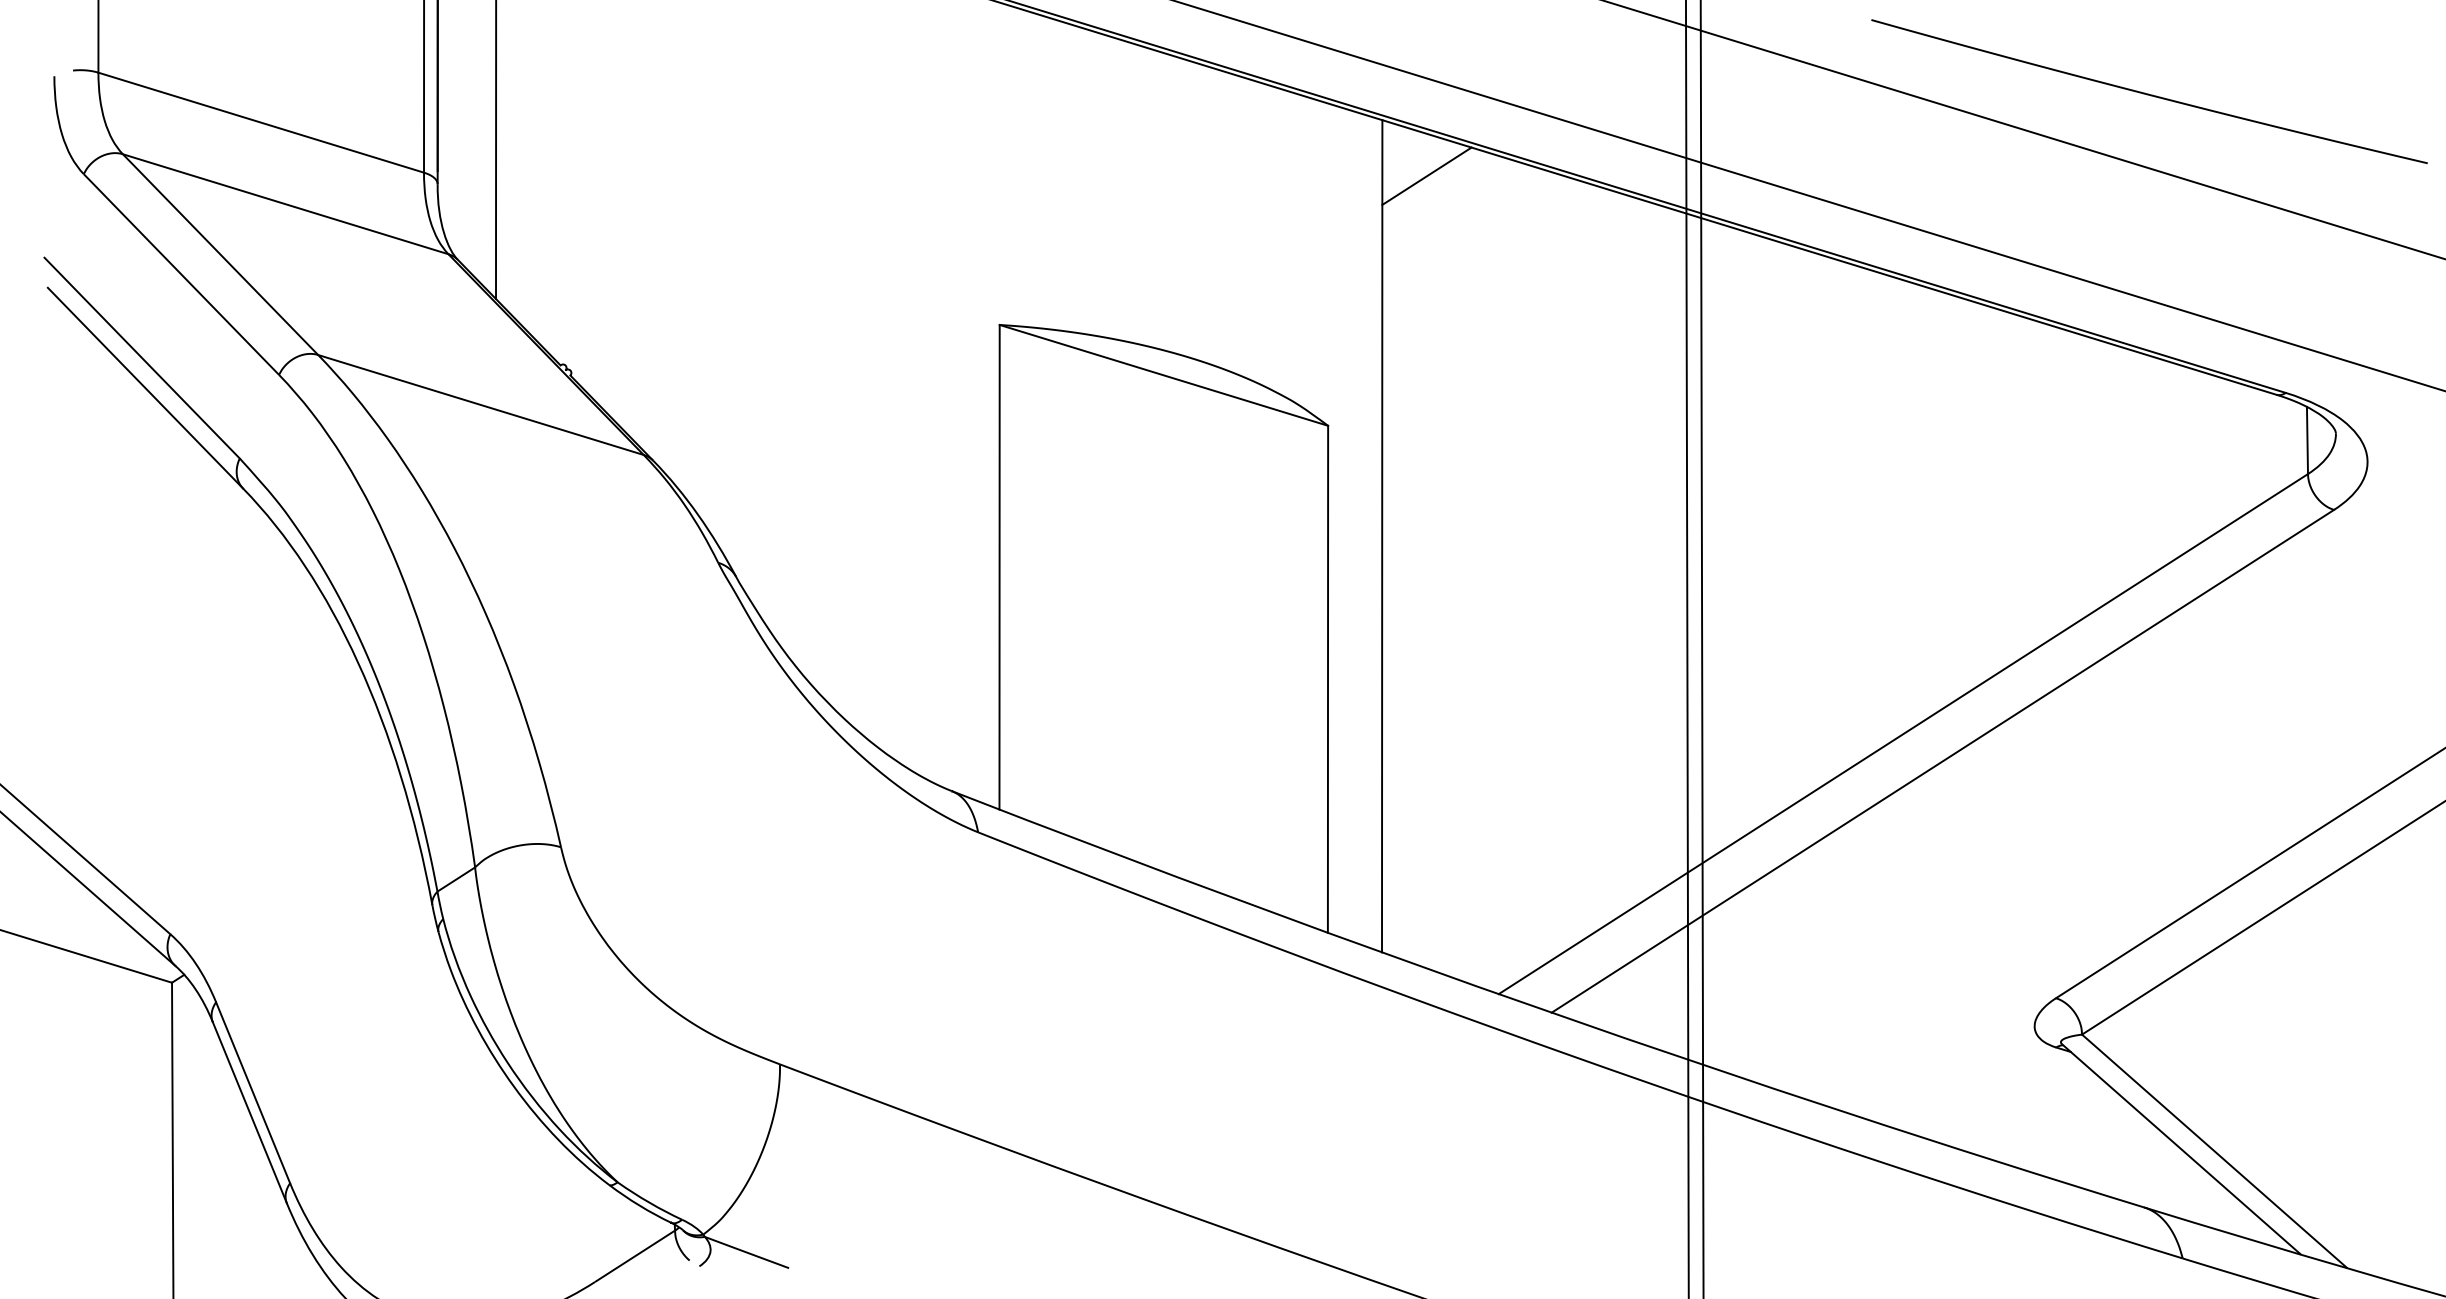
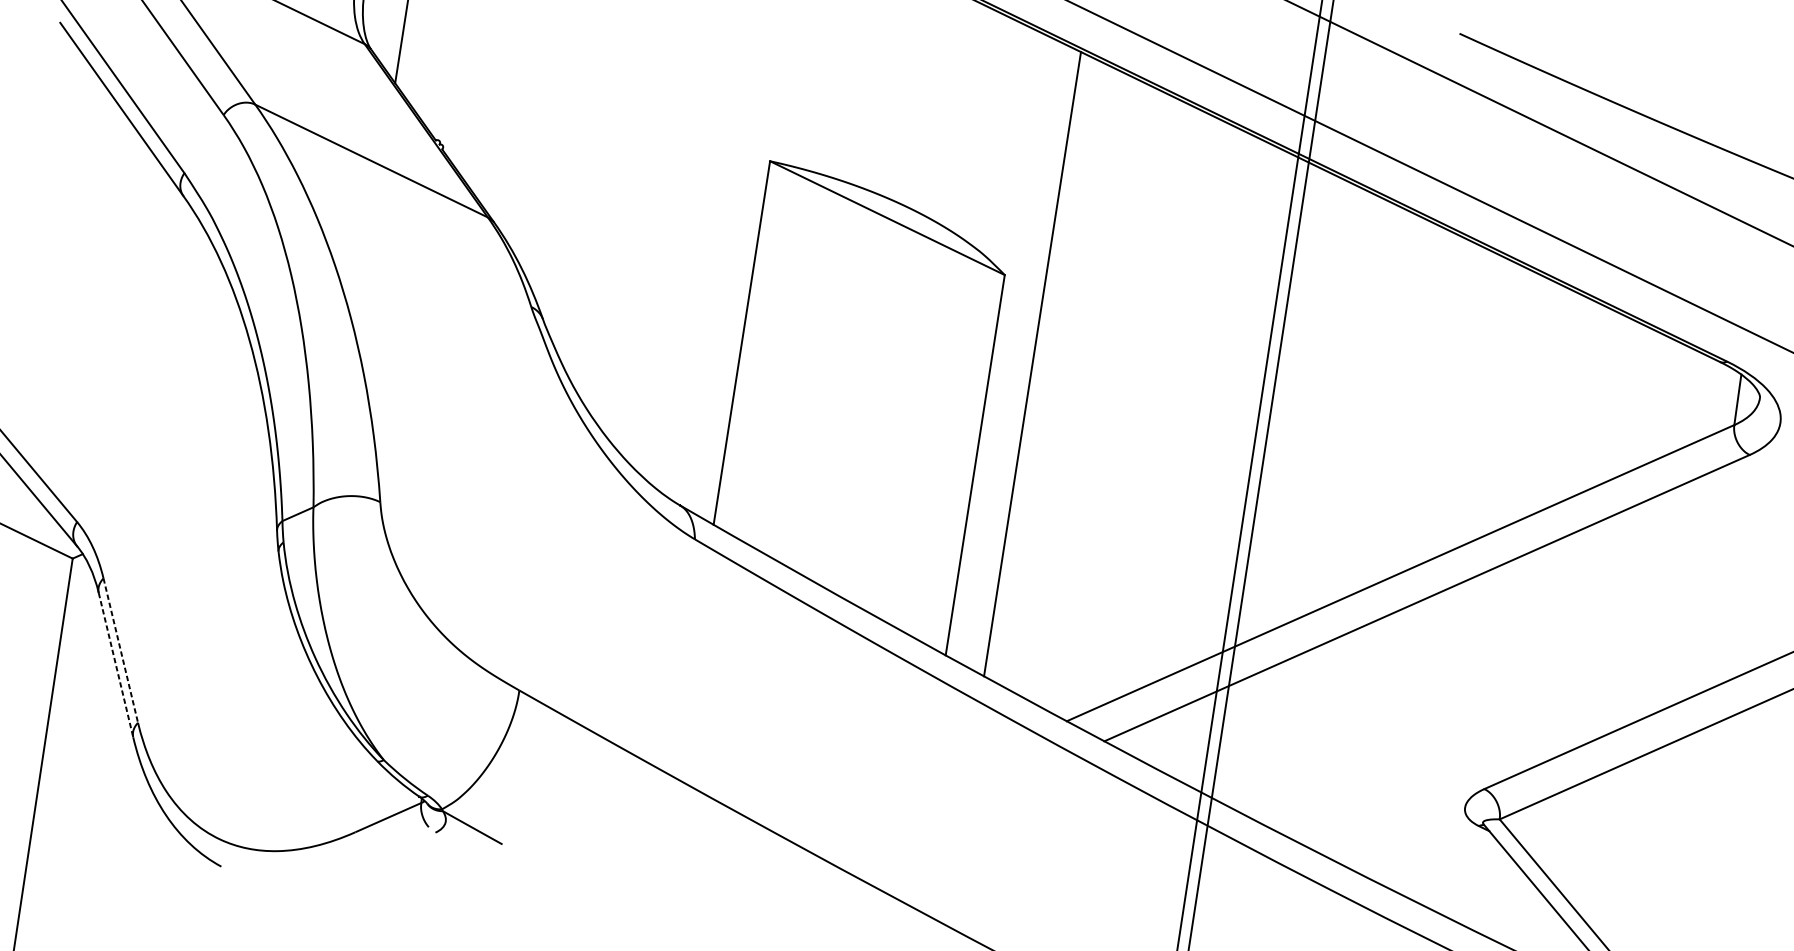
line: (1426, 175) -> (1107, 98), removed
line: (253, 1092) -> (121, 650), solid -> dashed
line: (249, 1112) -> (115, 664), solid -> dashed

